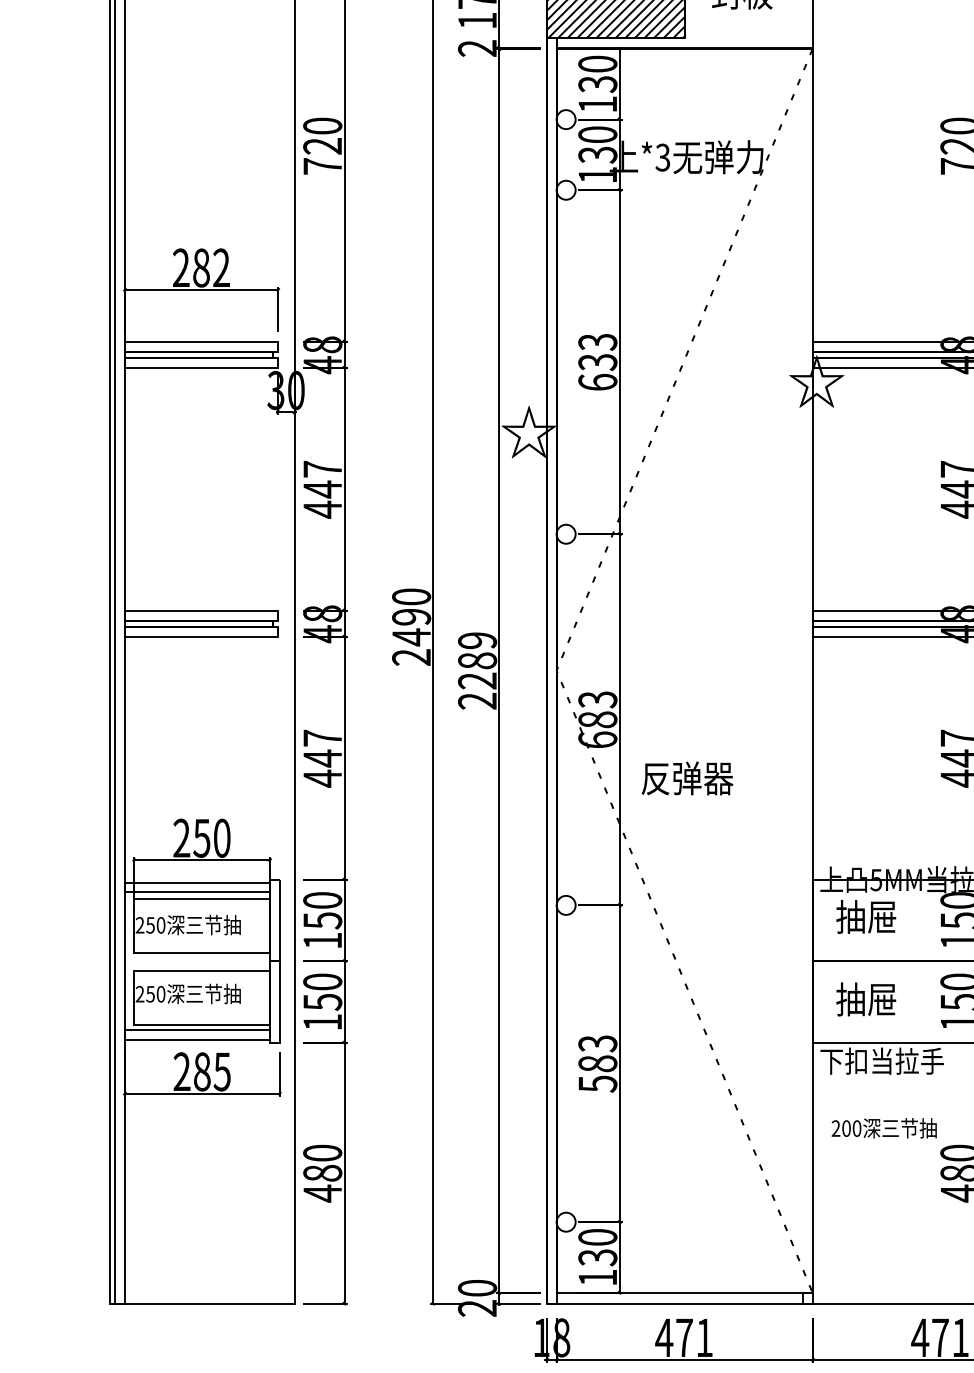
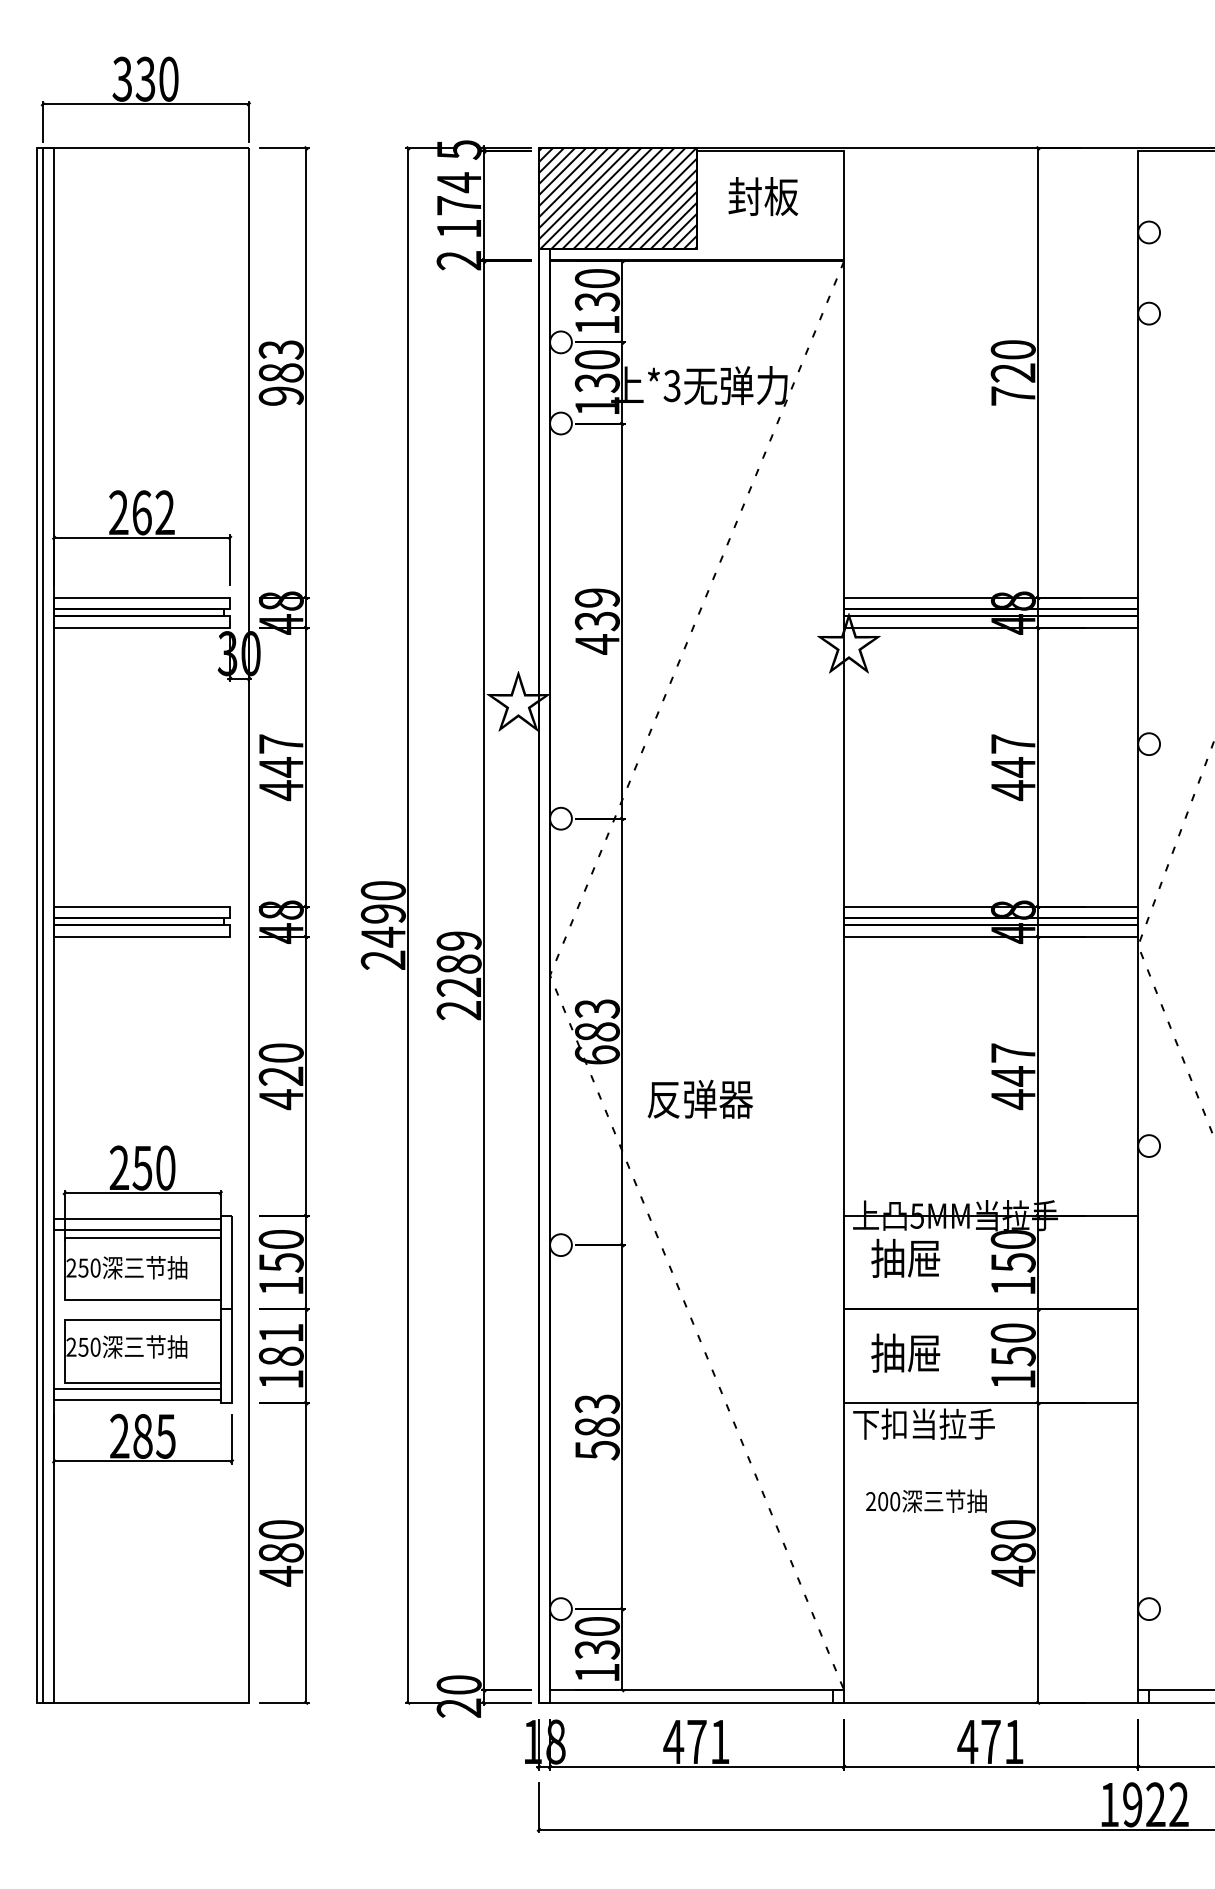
text: (322, 145) -> (280, 372), 720 -> 983
text: (201, 267) -> (141, 512), 282 -> 262
text: (597, 362) -> (596, 621), 633 -> 439
text: (322, 748) -> (280, 1064), 447 -> 420
text: (322, 991) -> (280, 1344), 150 -> 181

